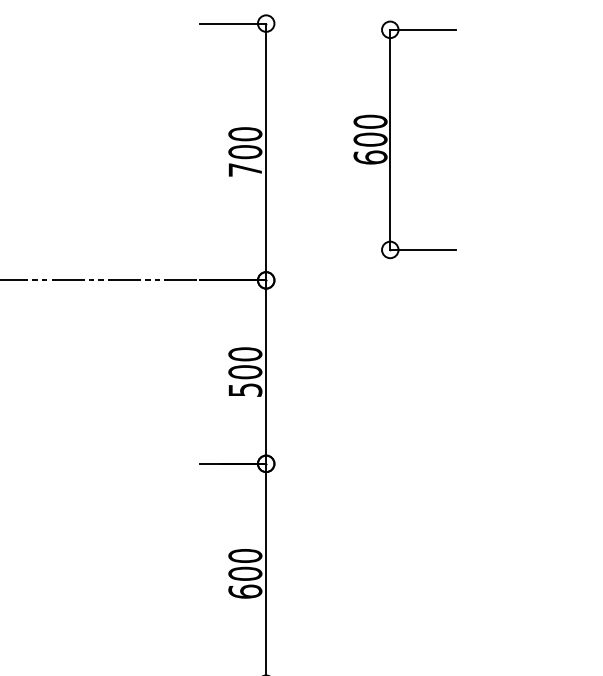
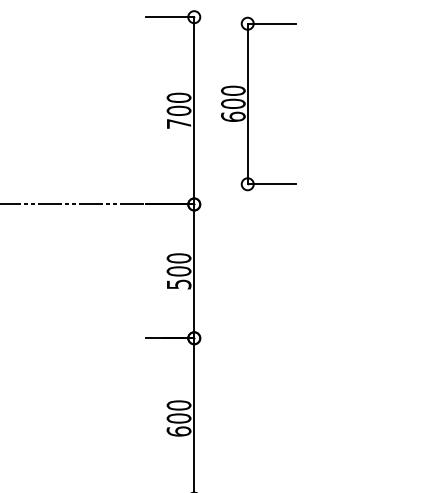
part: (391, 139) -> (248, 103), moved

